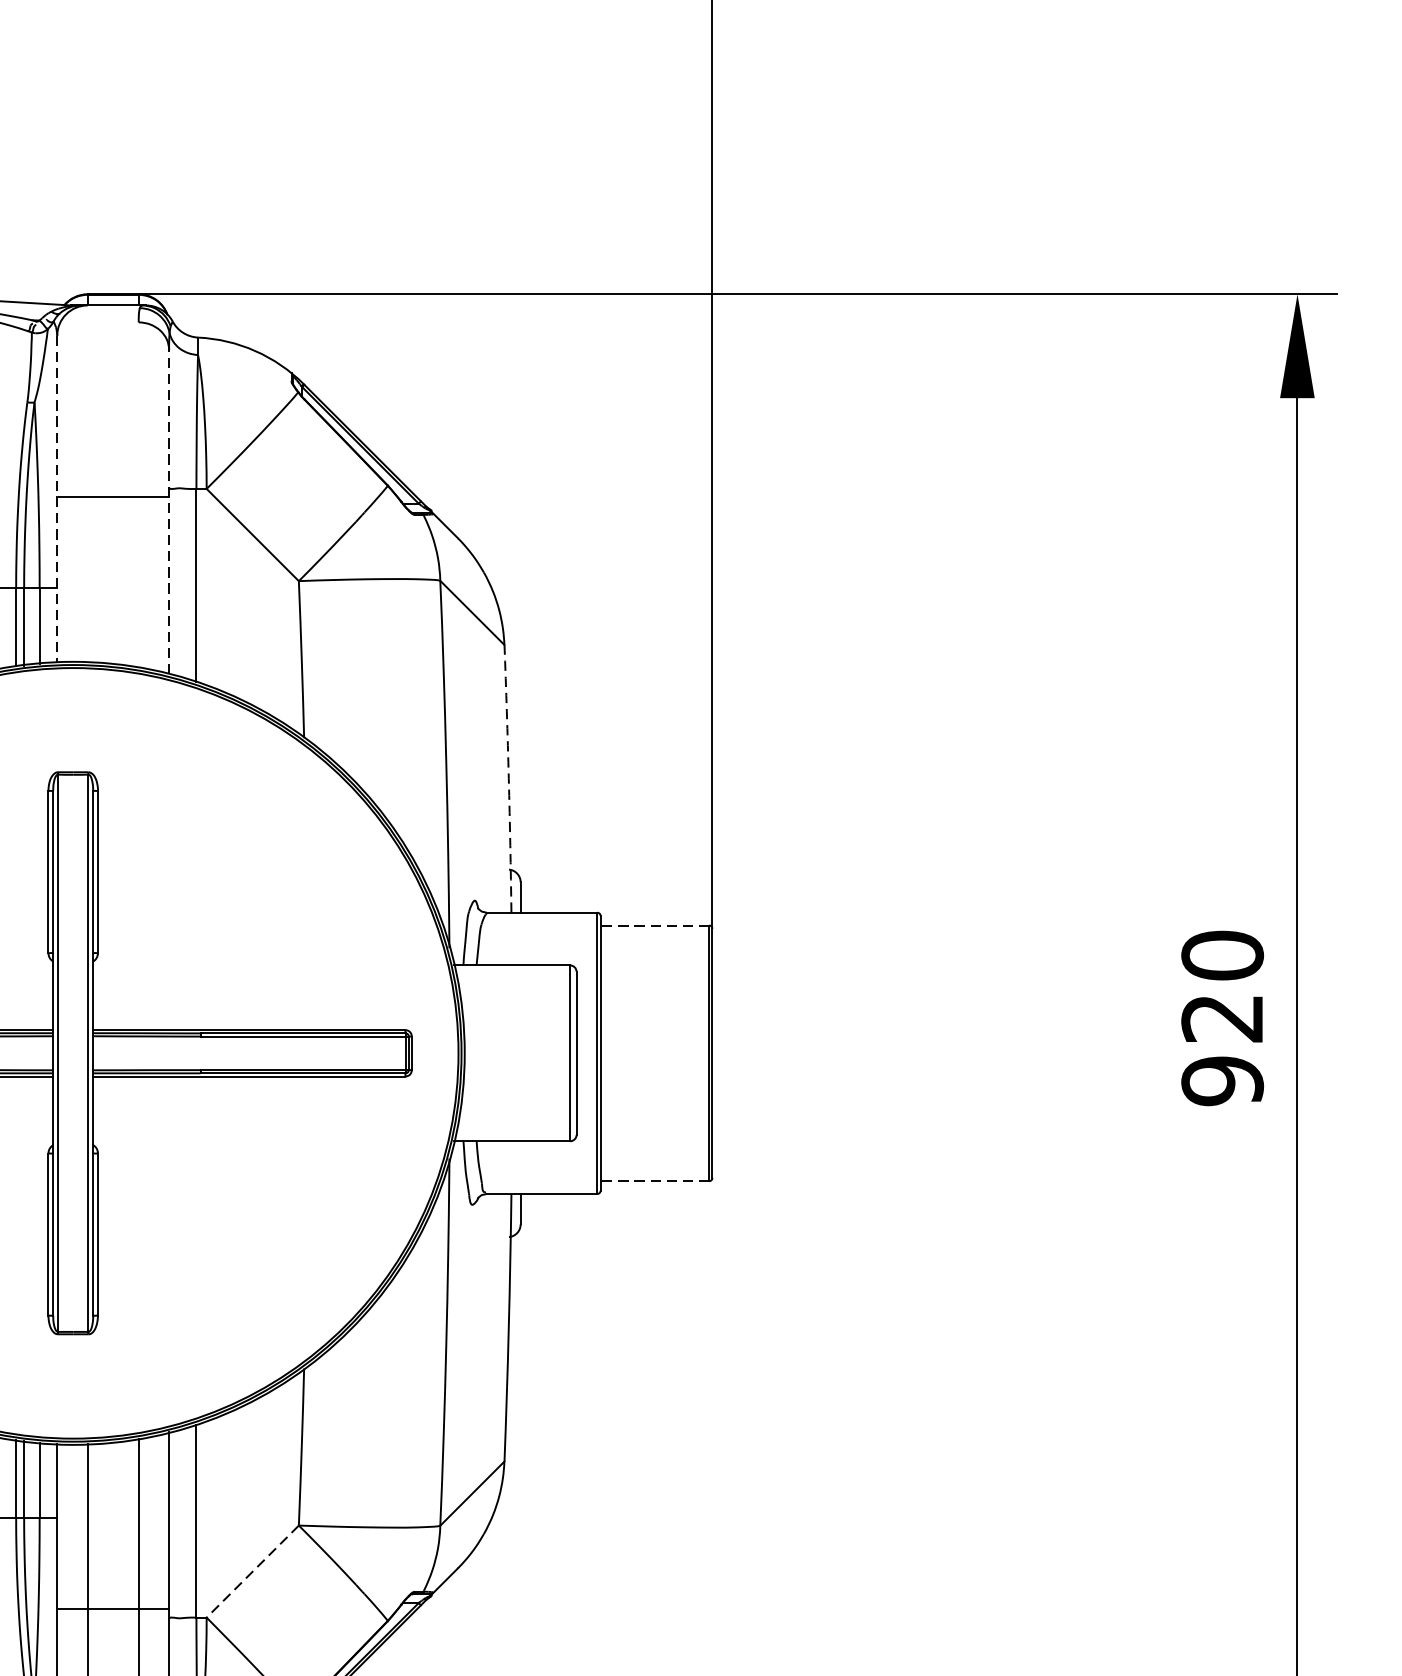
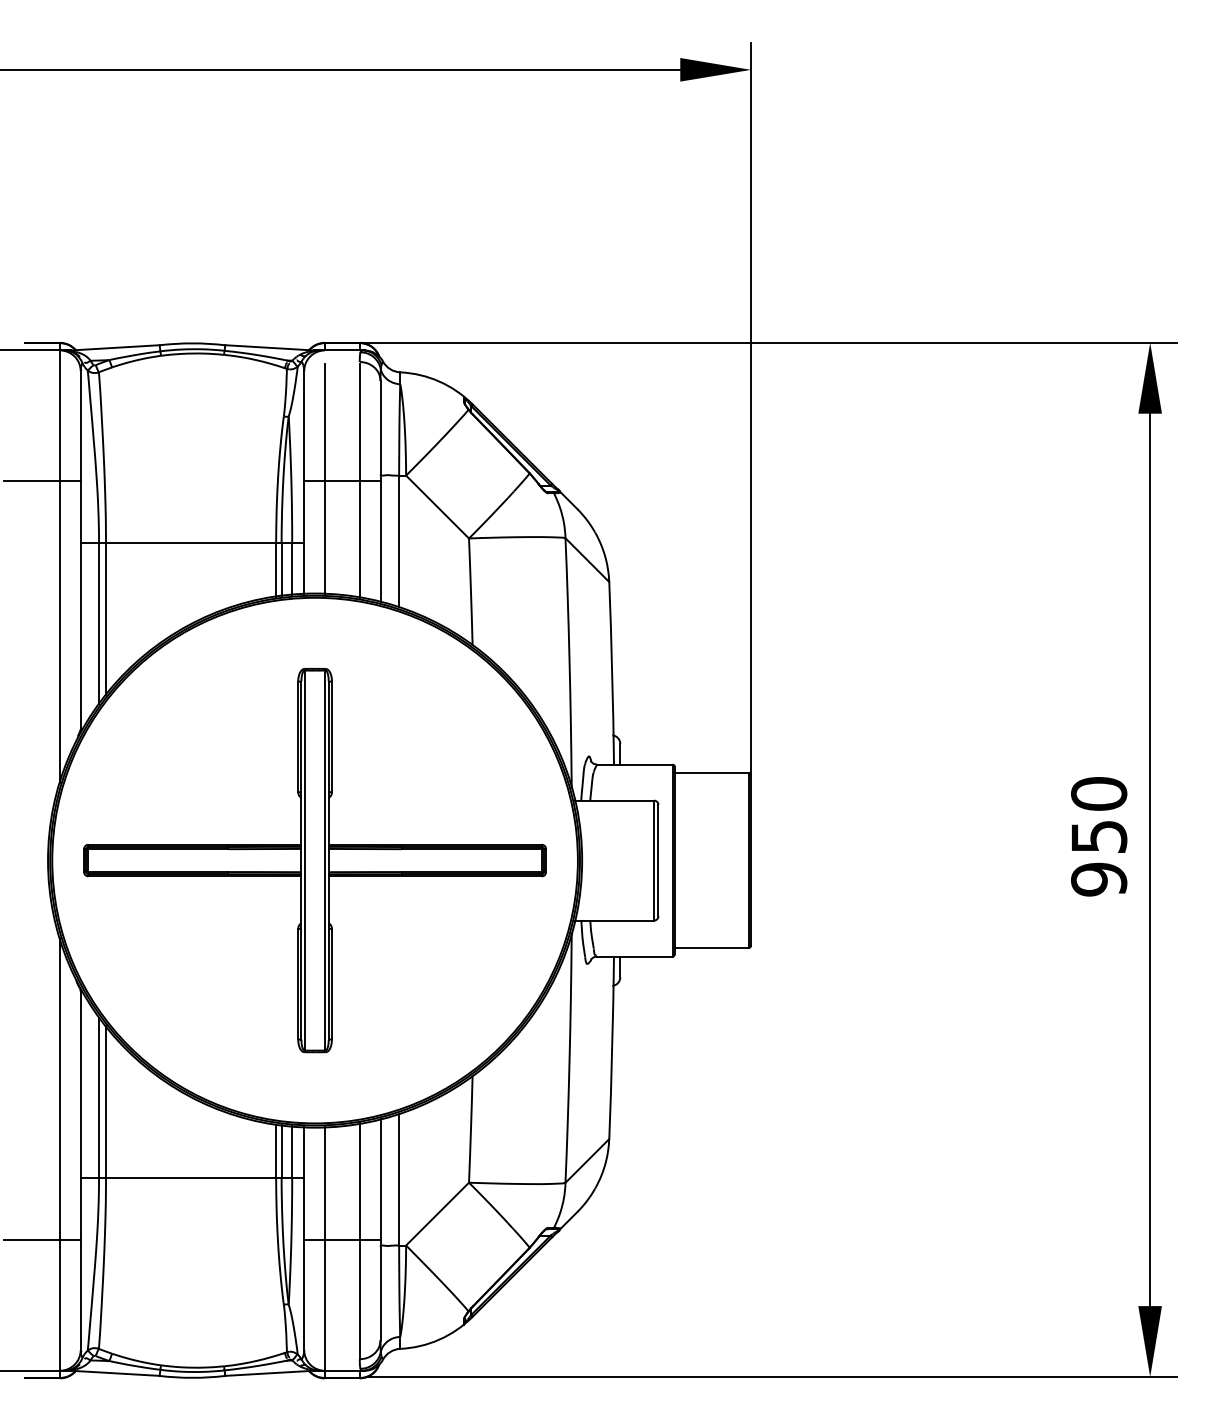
line: (87, 493) -> (324, 478), added
line: (138, 496) -> (359, 480), added
line: (57, 499) -> (304, 482), dashed -> solid
line: (169, 512) -> (380, 491), dashed -> solid
arc: (509, 779) -> (612, 673), dashed -> solid
line: (654, 925) -> (711, 773), dashed -> solid
text: (1223, 1019) -> (1099, 837), 920 -> 950
line: (654, 1180) -> (711, 947), dashed -> solid
line: (252, 1572) -> (437, 1214), dashed -> solid

